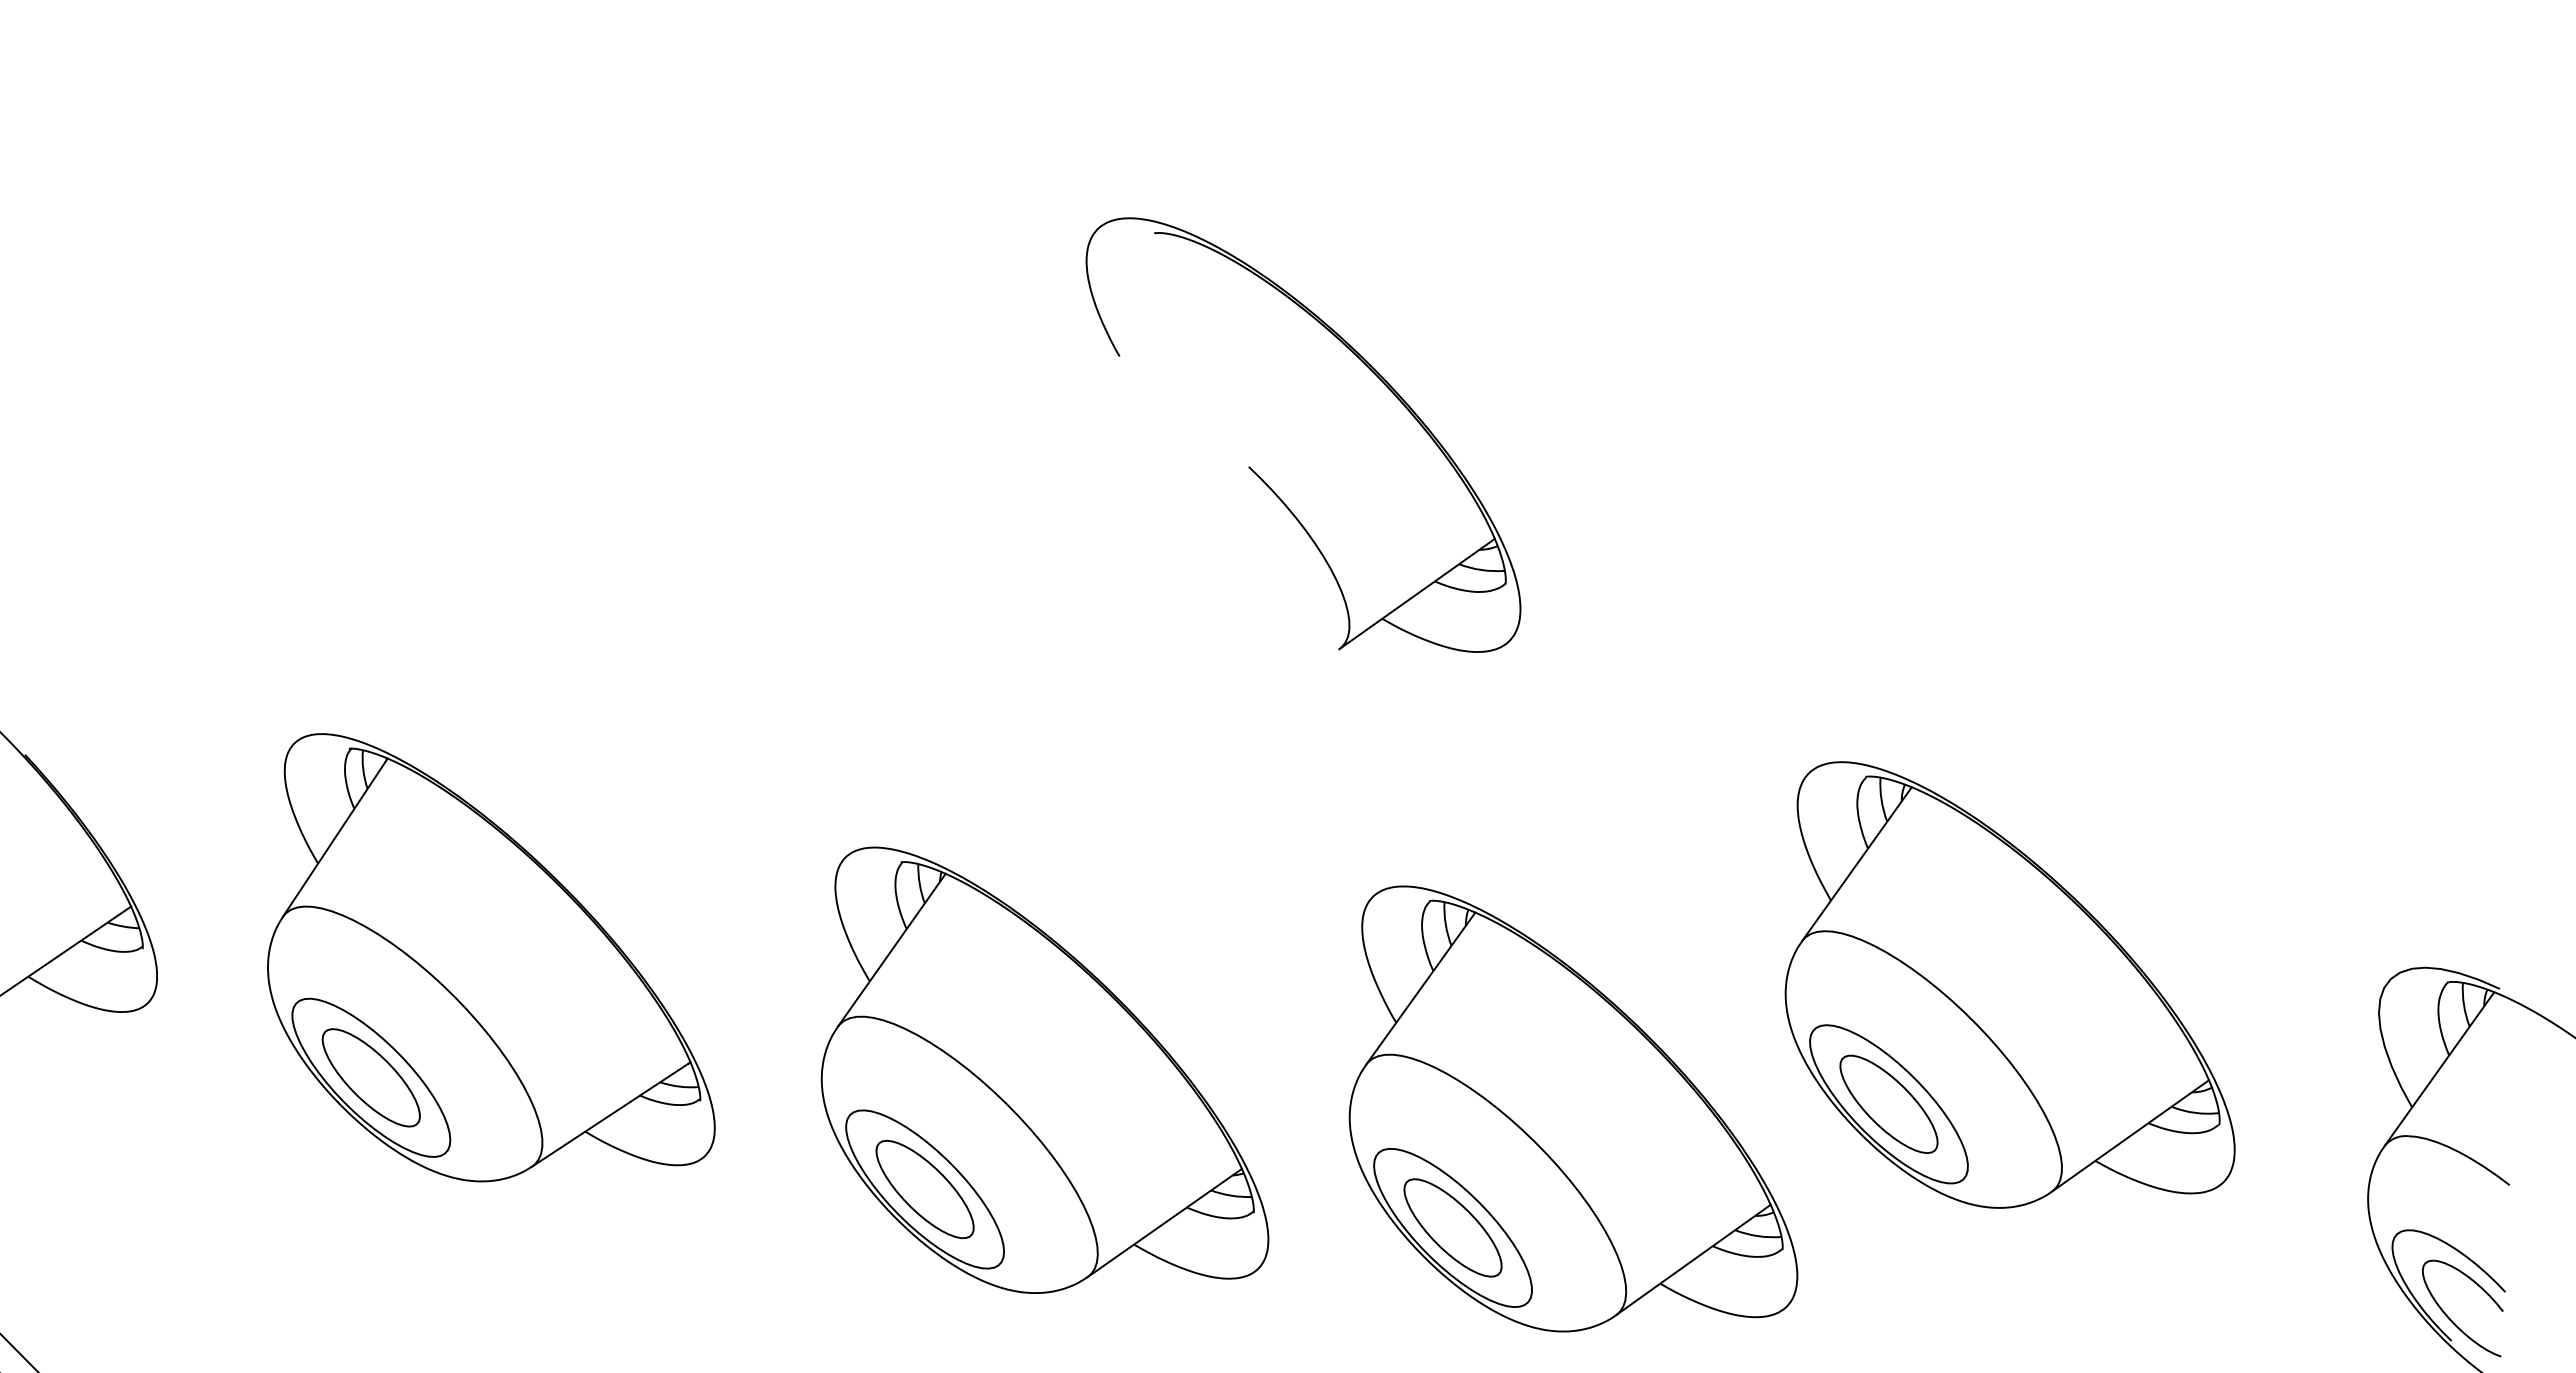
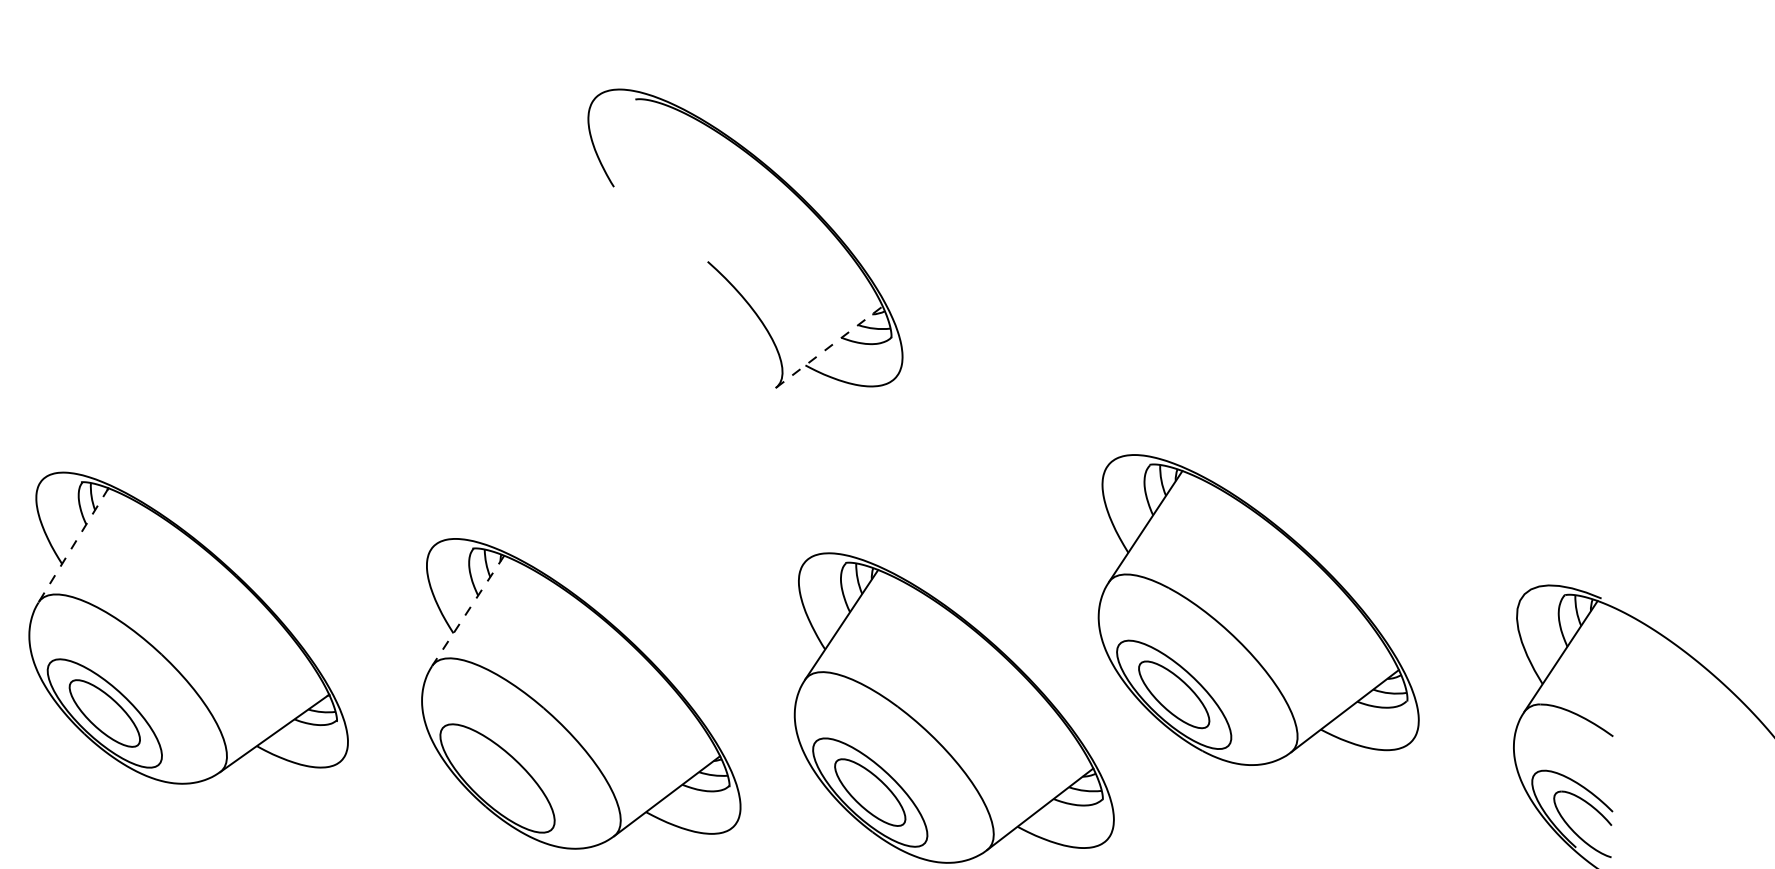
line: (1417, 593) -> (829, 346), solid -> dashed
line: (334, 838) -> (73, 545), solid -> dashed
line: (891, 950) -> (468, 611), solid -> dashed
part: (924, 1188) -> (497, 777), removed

